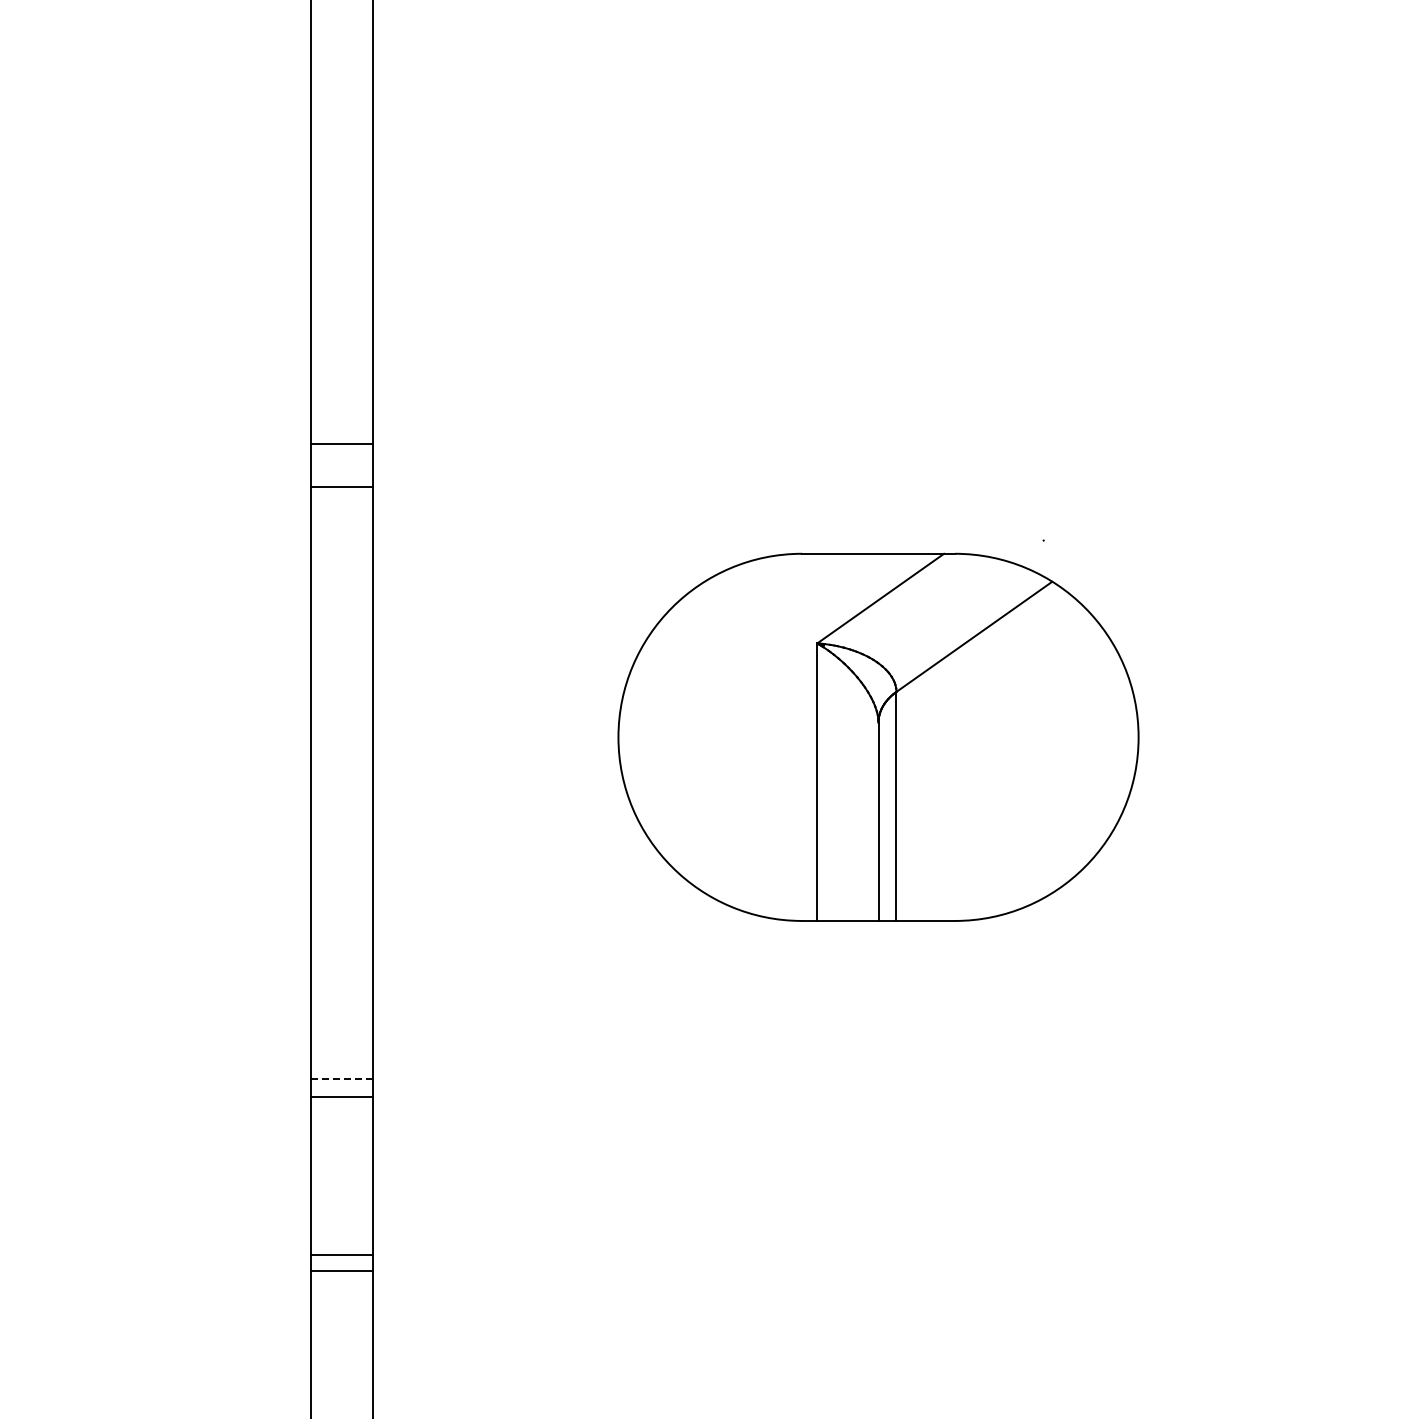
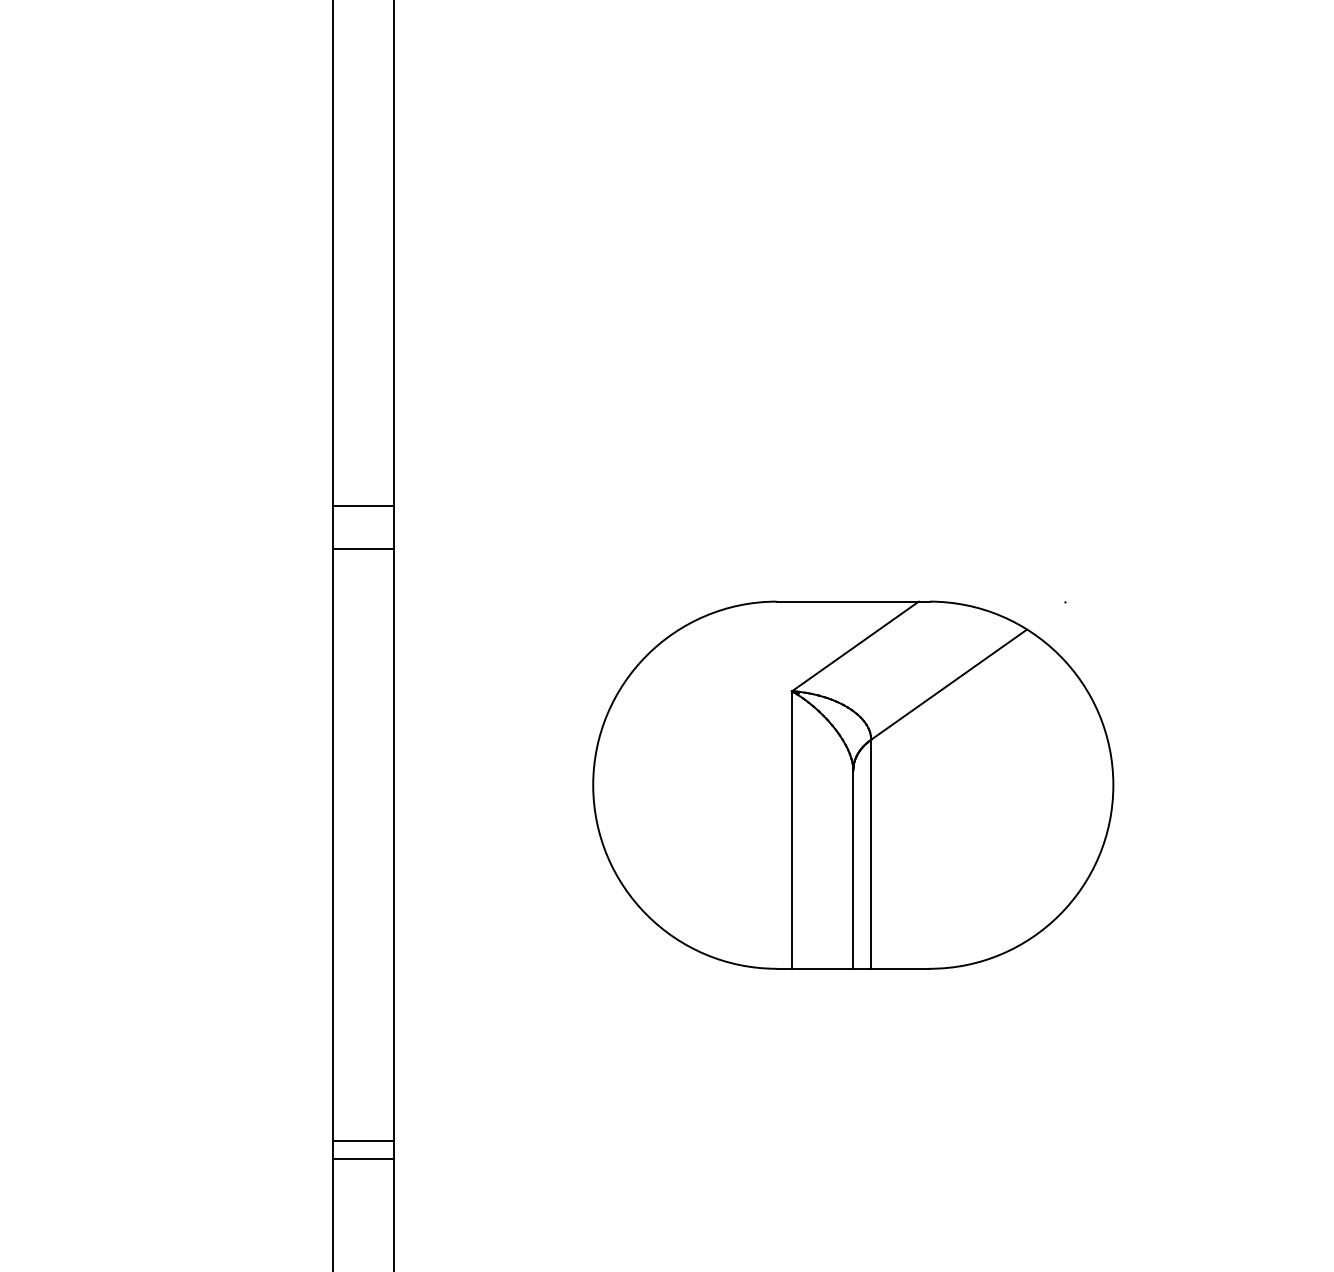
part: (878, 736) -> (853, 784), moved
line: (341, 1078) -> (363, 1140), dashed -> solid

